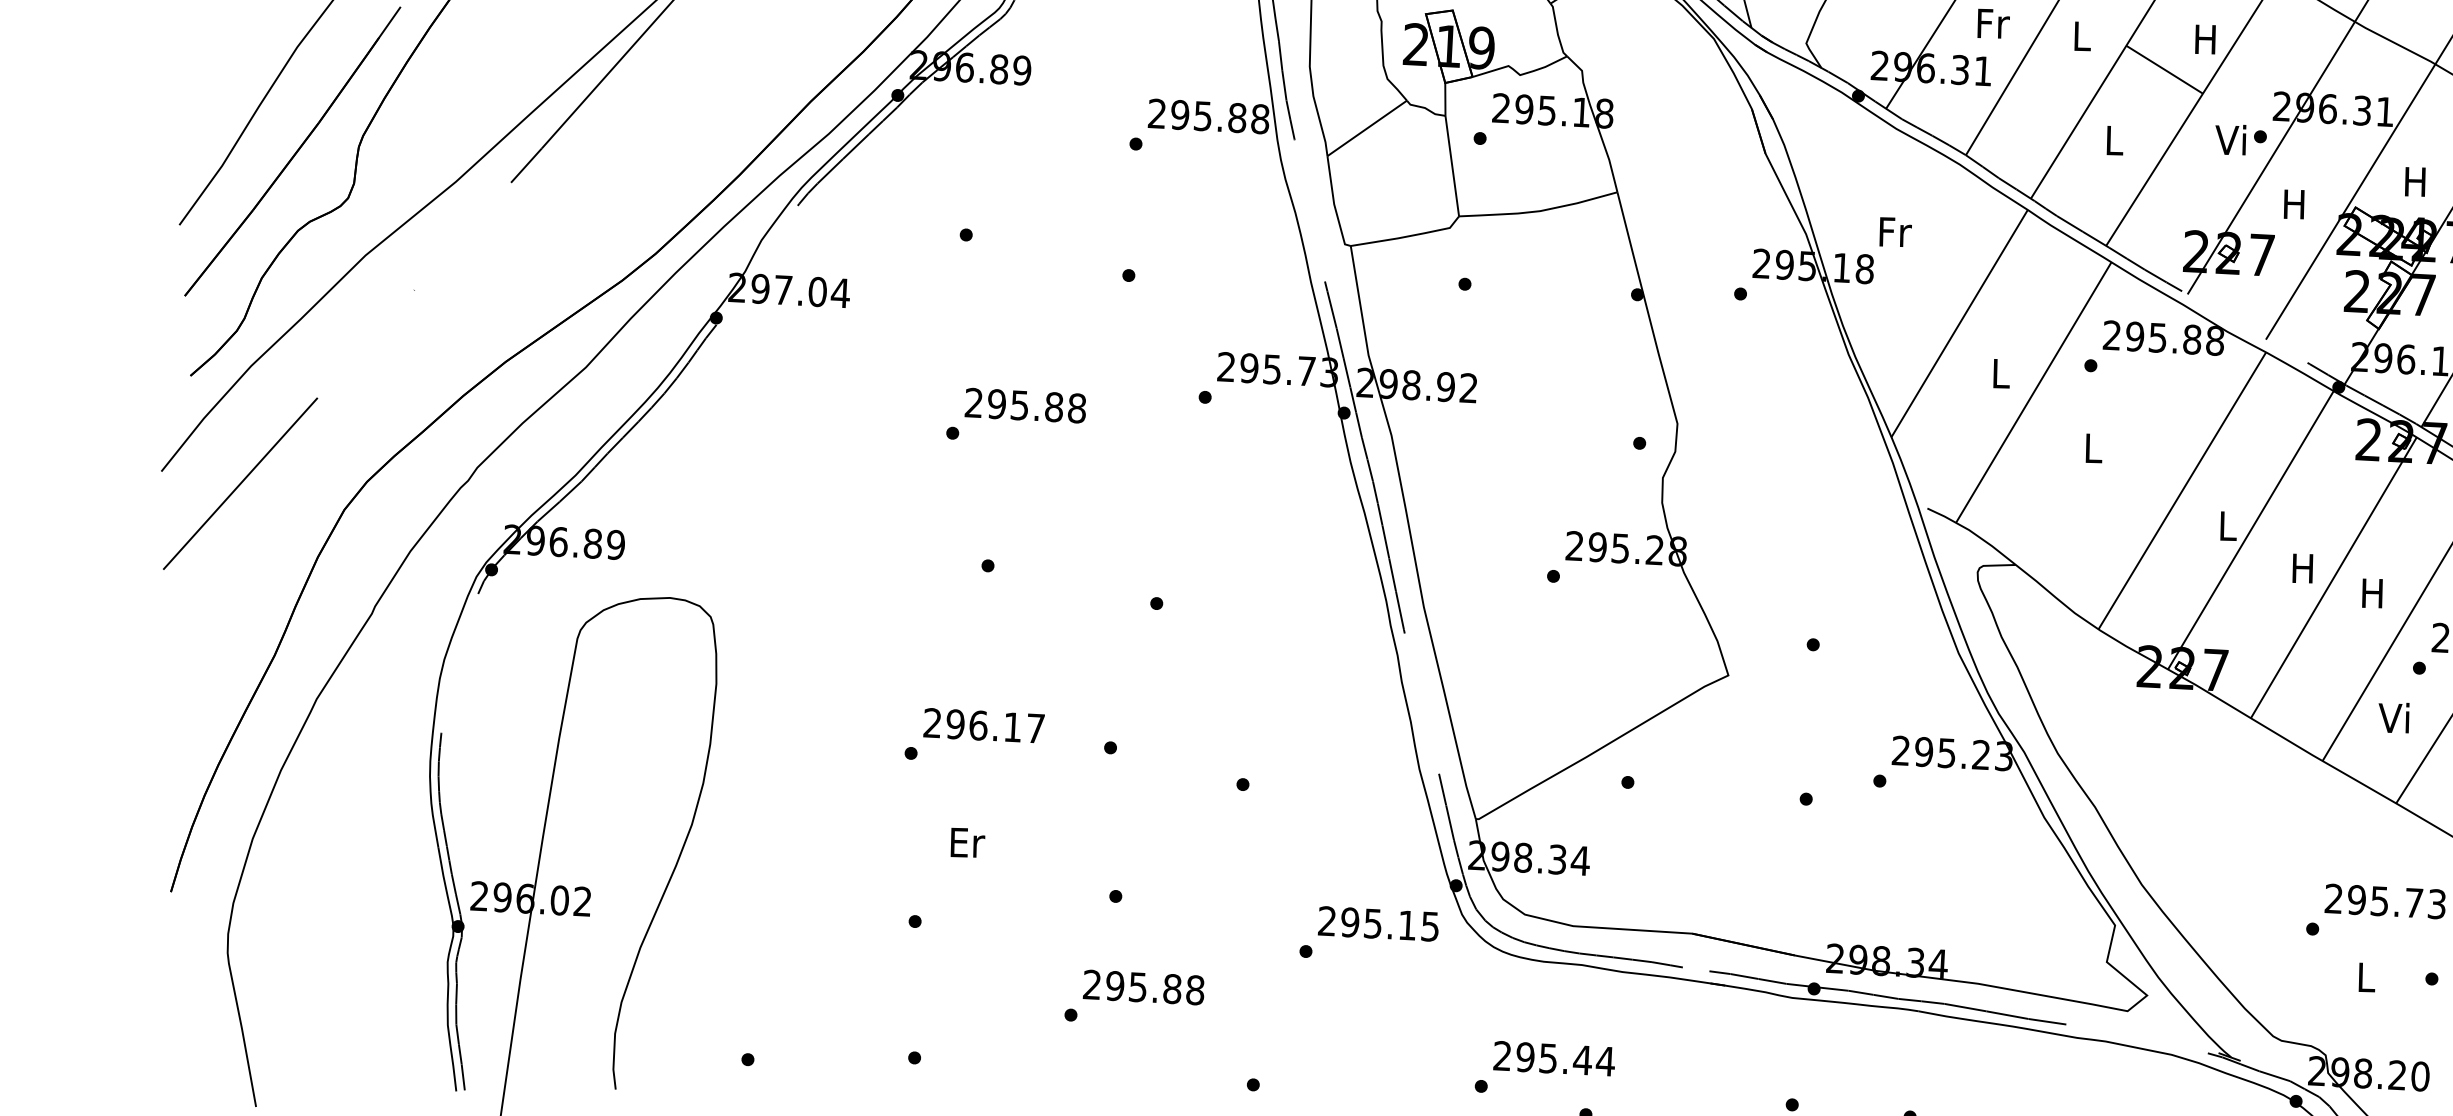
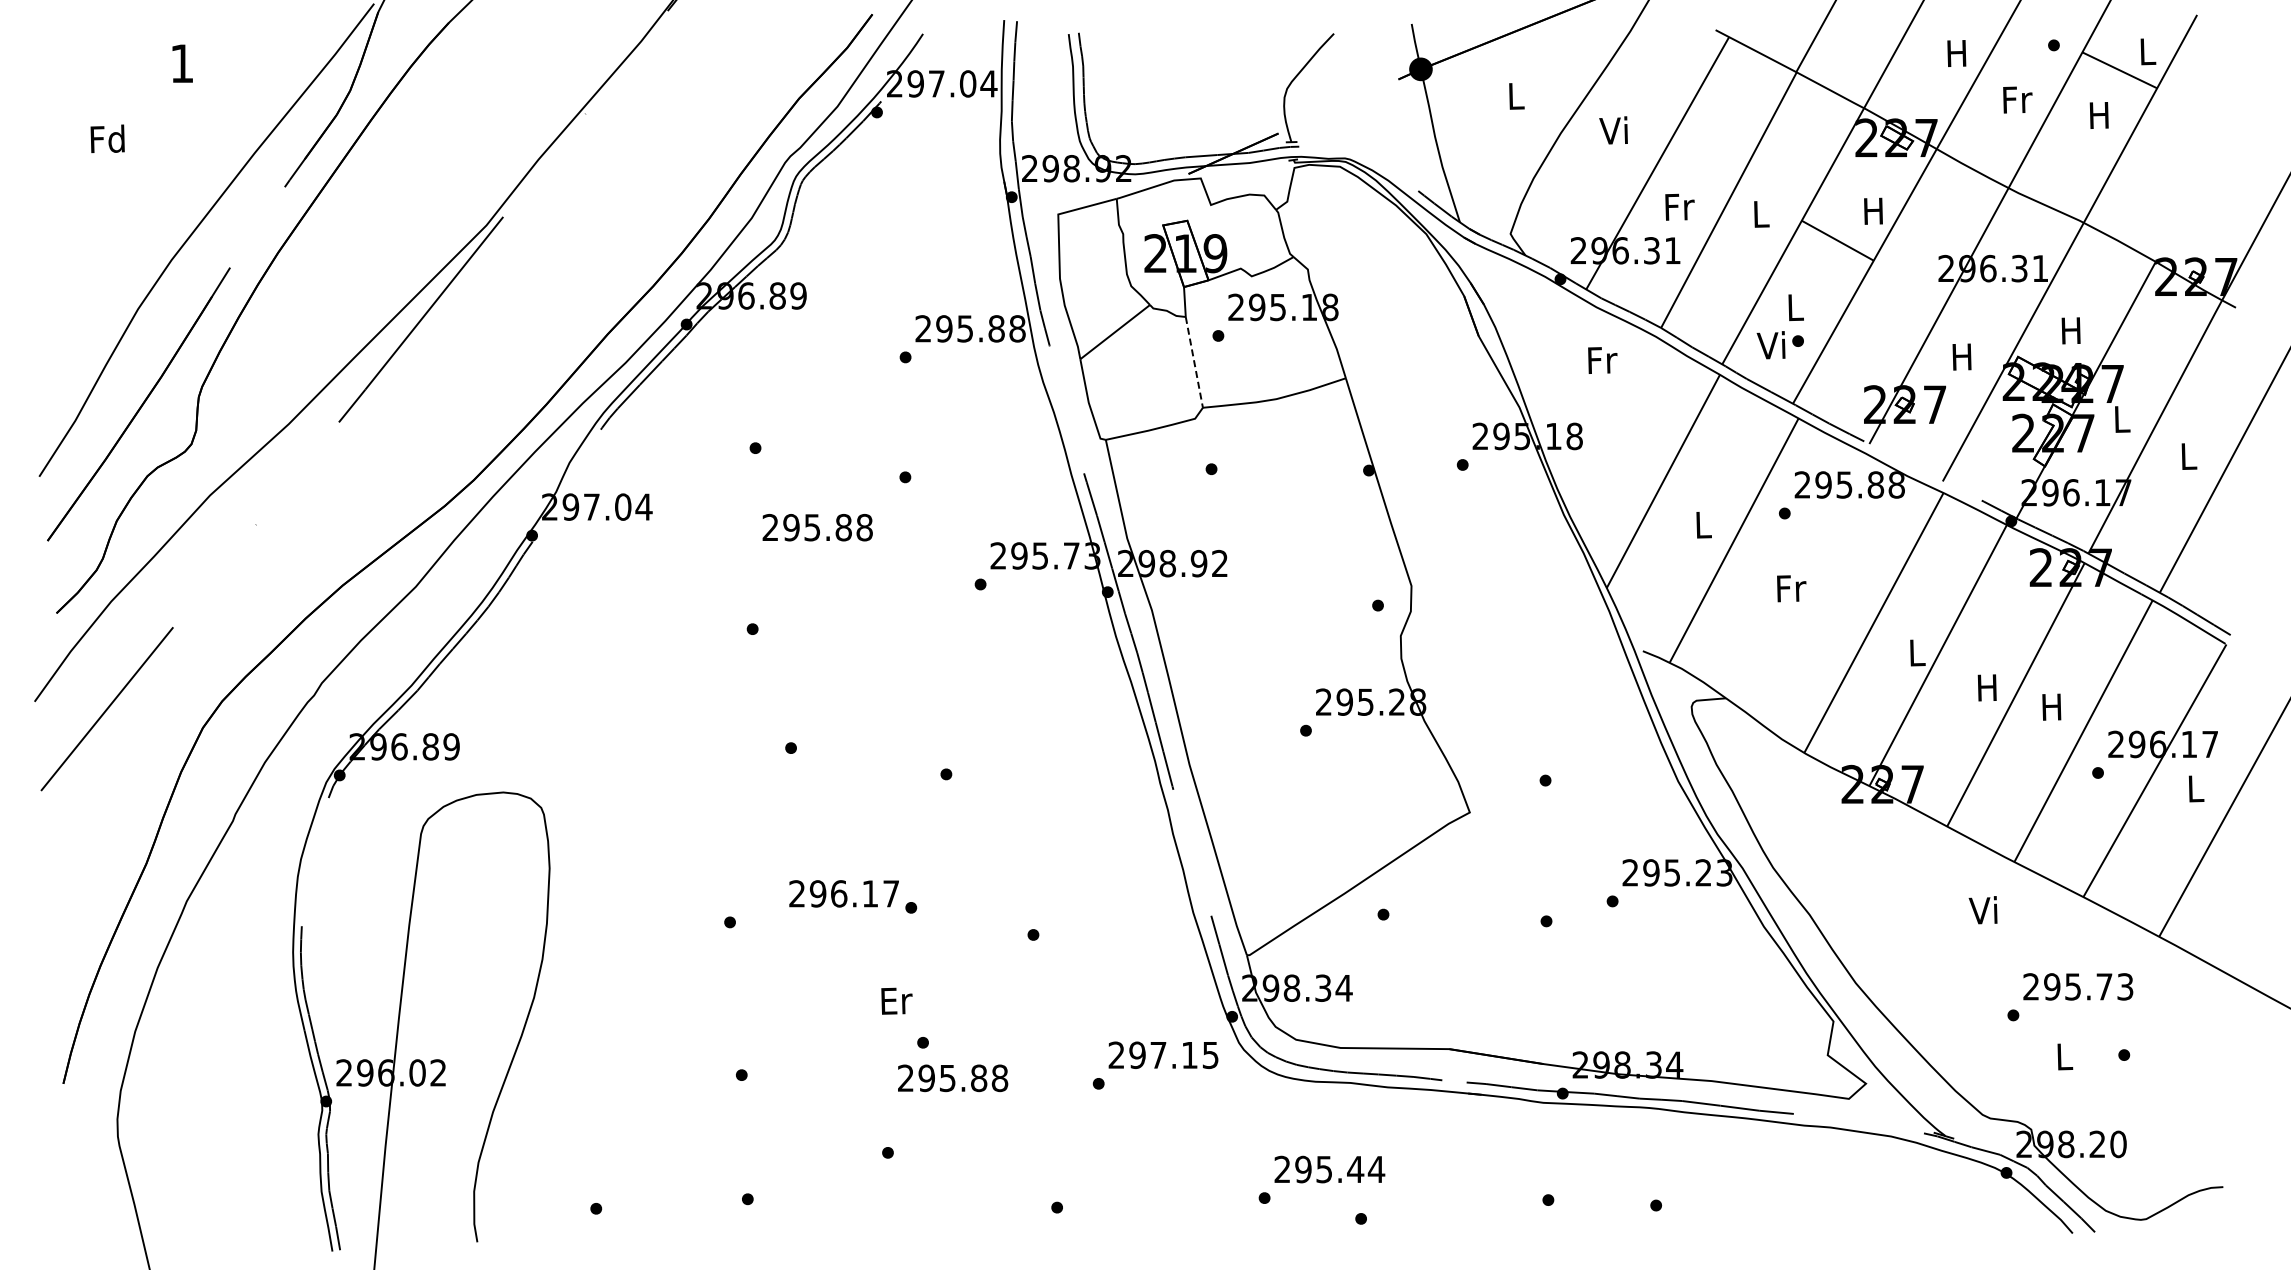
text: (2239, 140) -> (1779, 345), moved
line: (1452, 166) -> (1194, 362), solid -> dashed
text: (1895, 232) -> (1602, 360), moved
text: (1025, 405) -> (817, 527), moved
text: (2093, 448) -> (1791, 588), L -> Fr
text: (2393, 717) -> (1982, 910), moved
text: (983, 725) -> (843, 893), moved
text: (967, 842) -> (896, 1000), moved
text: (1373, 923) -> (1158, 1055), 295.15 -> 297.15
text: (1144, 987) -> (953, 1078), moved

